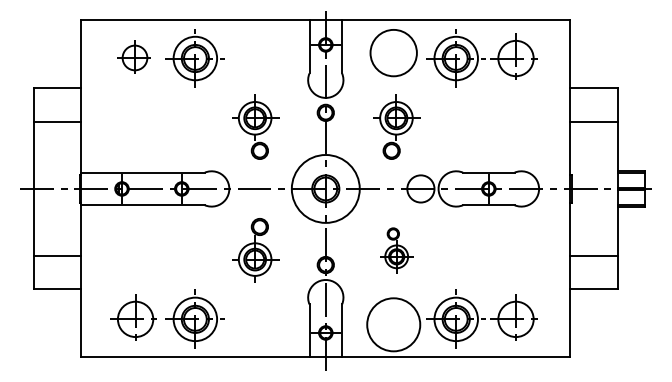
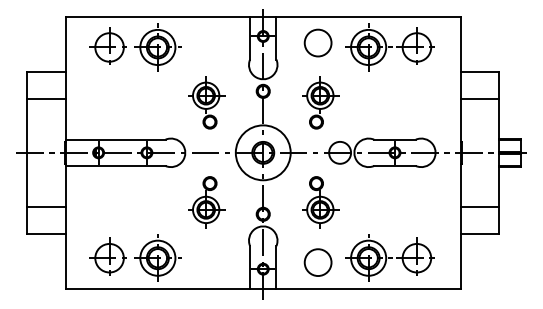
circle: (392, 52) -> (317, 42), size x0.71
part: (133, 56) -> (107, 45), size x1.43
part: (396, 250) -> (320, 202), size x1.43
circle: (392, 324) -> (317, 262), size x0.62

